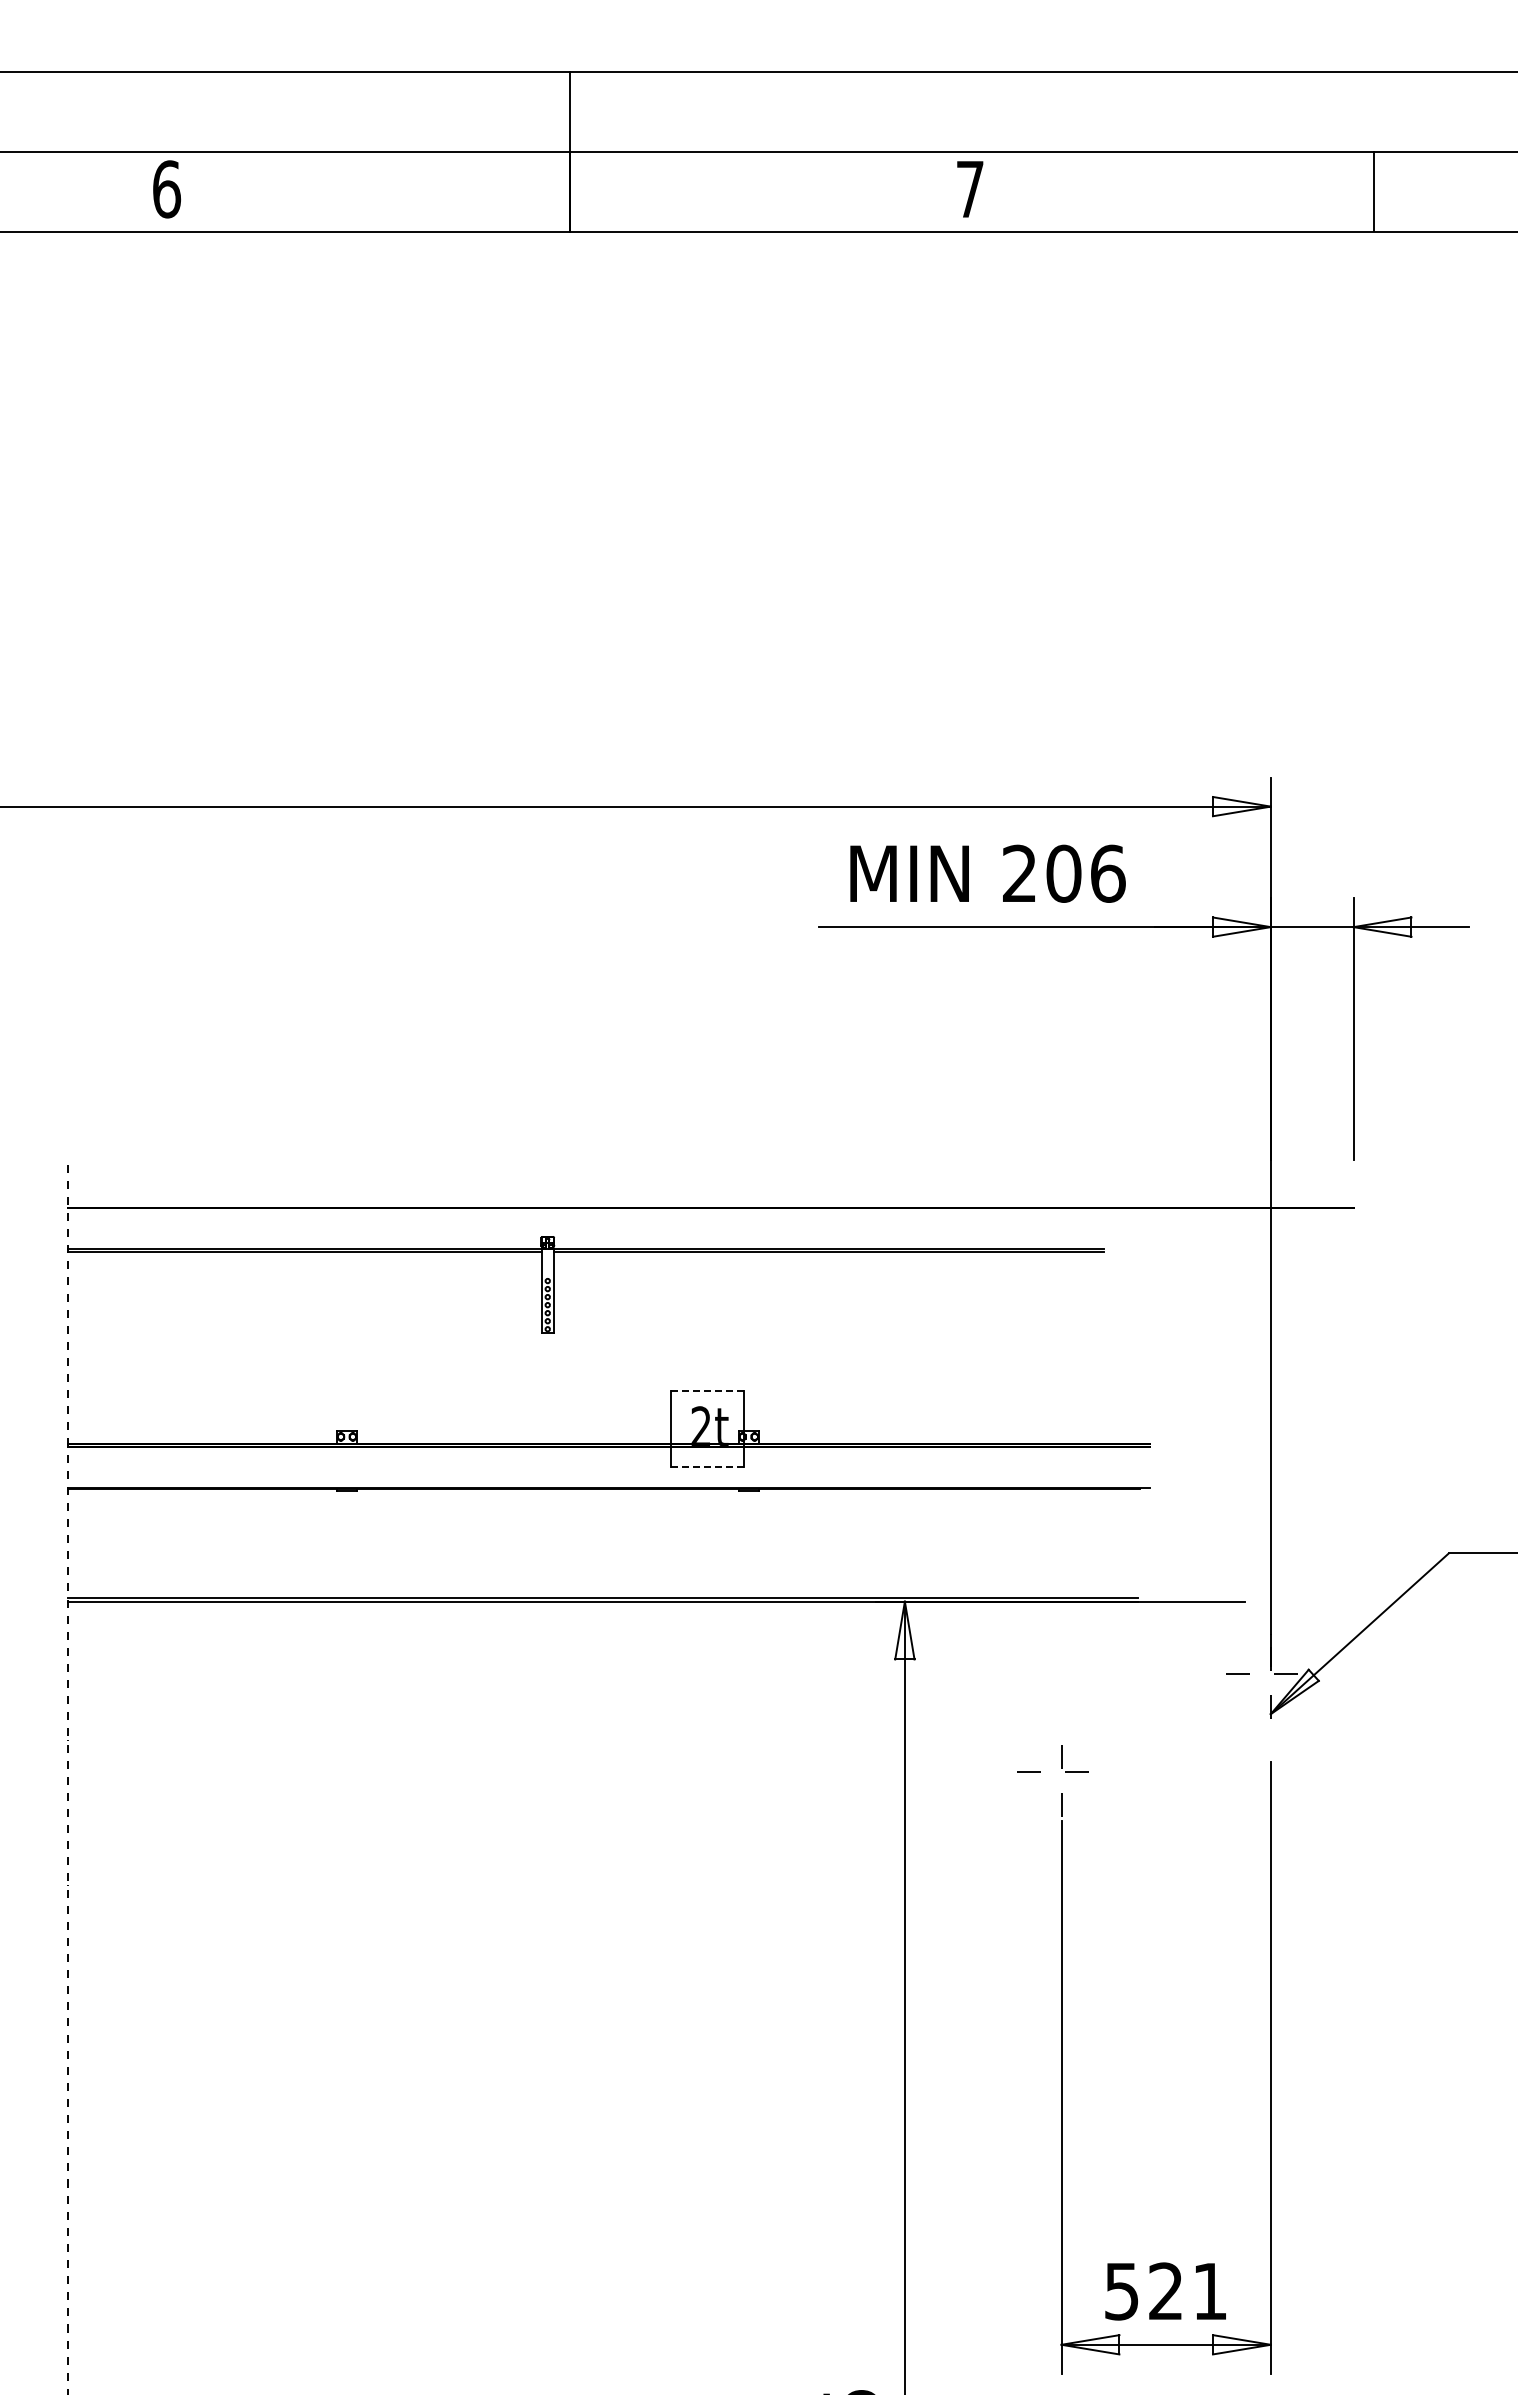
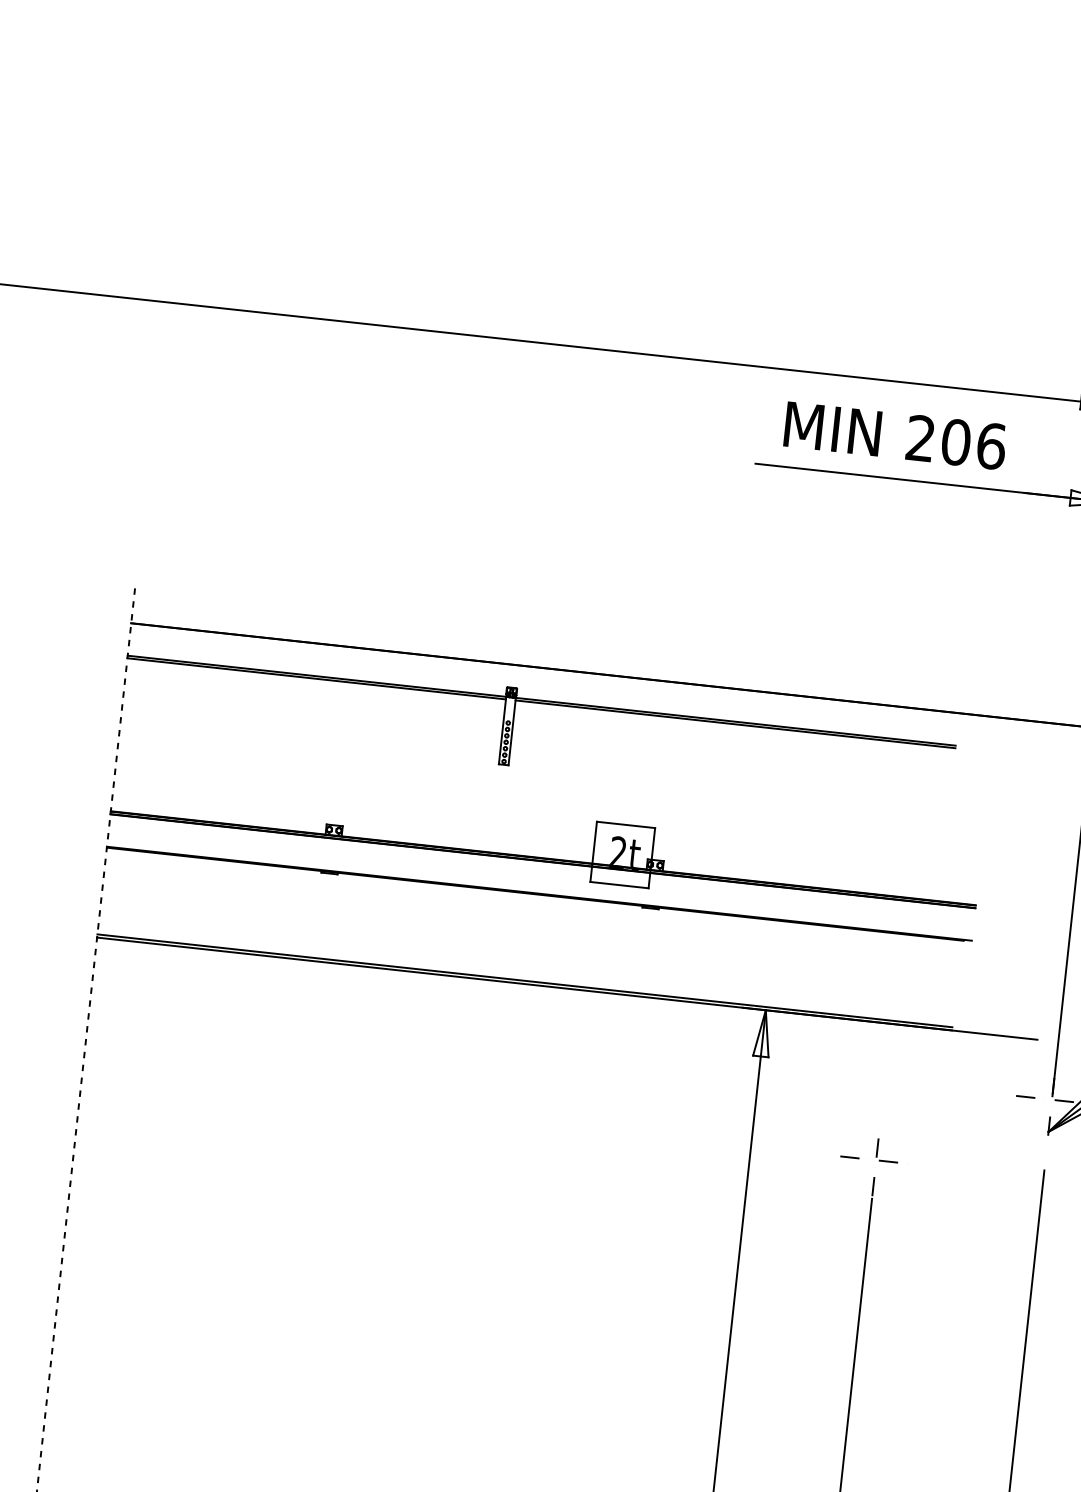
line: (707, 1391) -> (626, 825), dashed -> solid
line: (707, 1466) -> (619, 885), dashed -> solid

